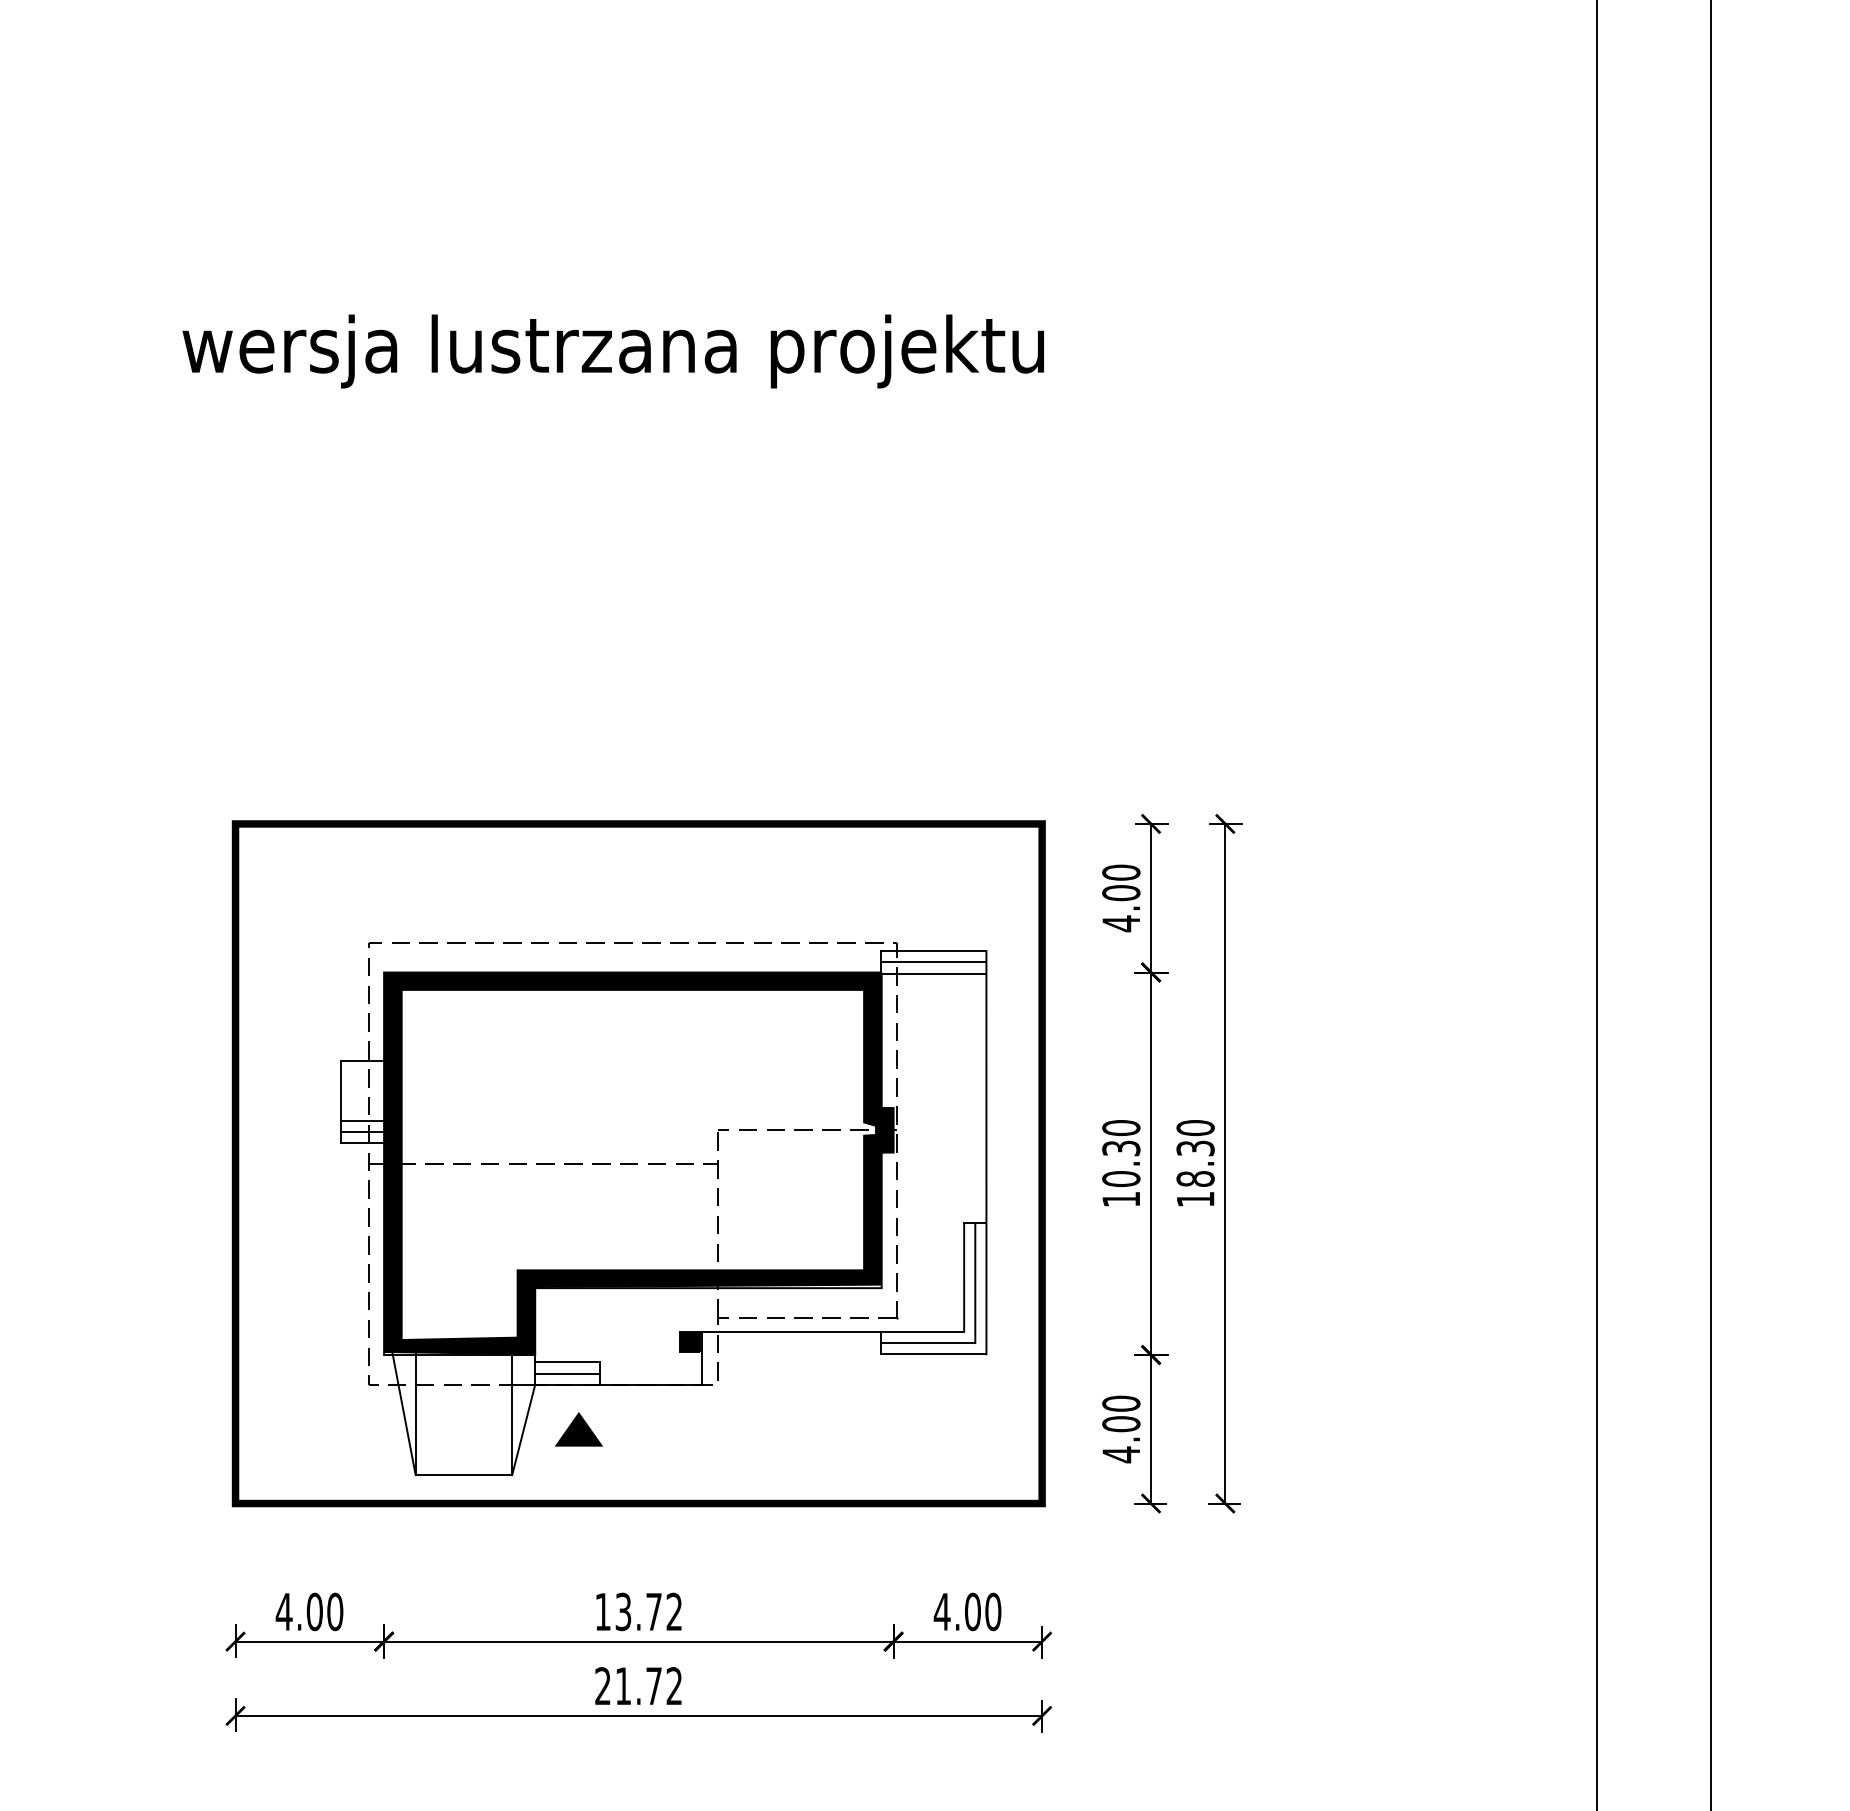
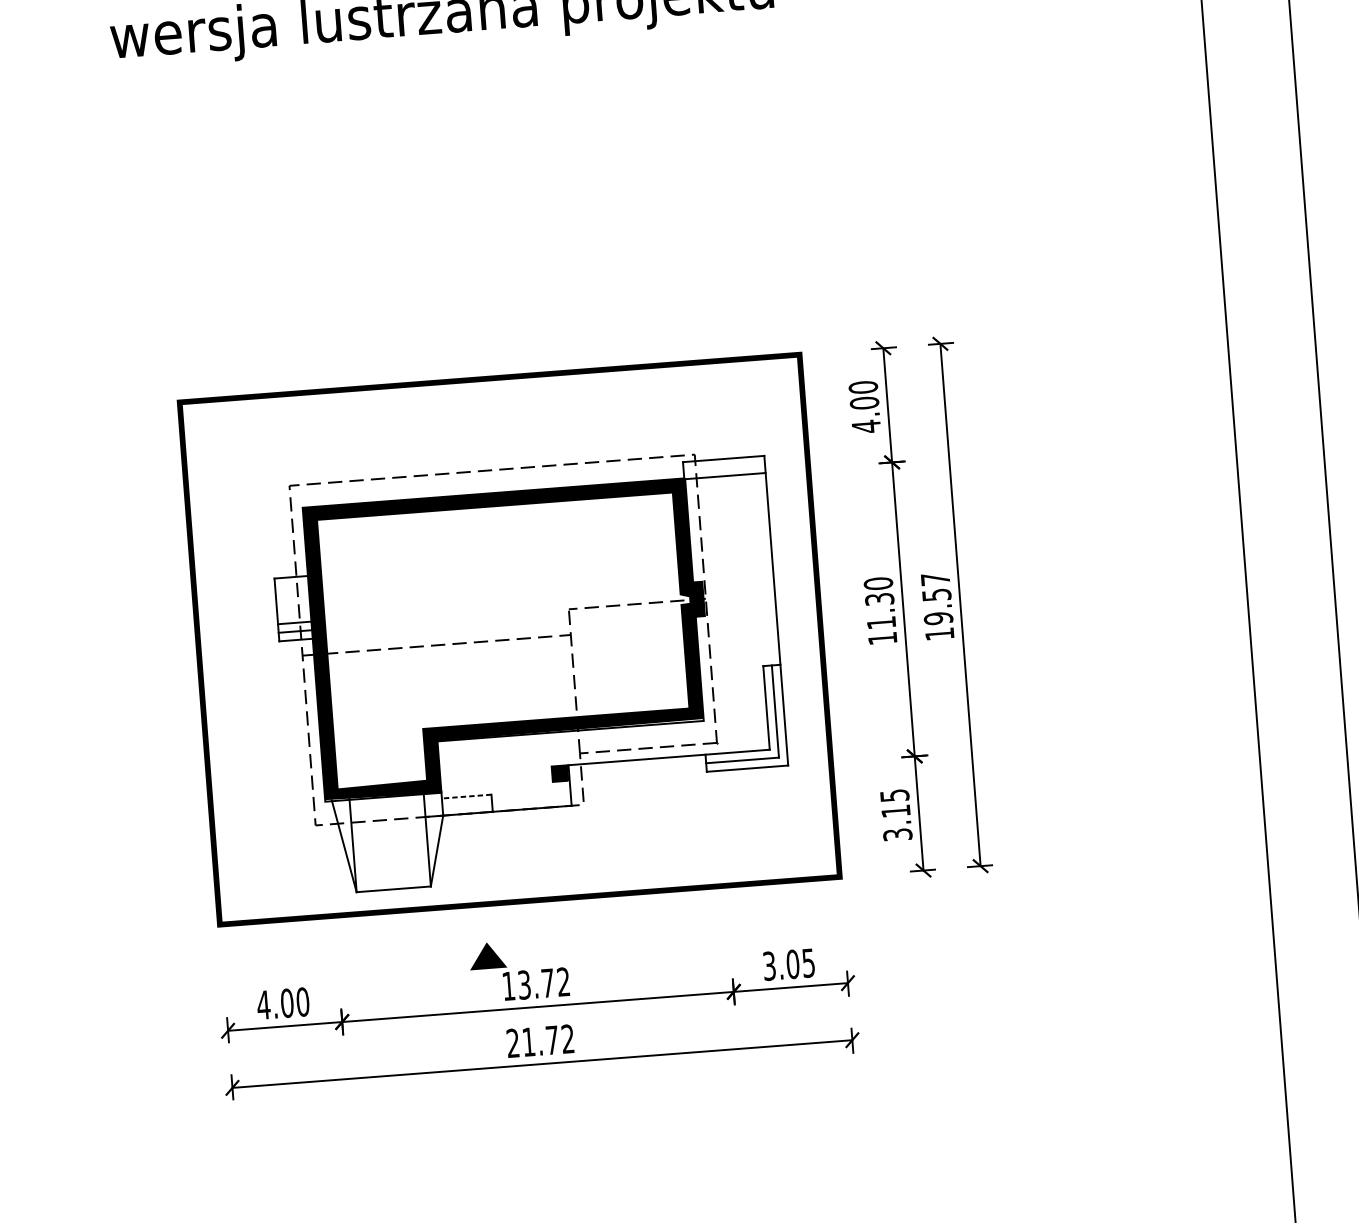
line: (933, 962) -> (724, 467), removed
text: (1195, 1153) -> (936, 598), 18.30 -> 19.57
text: (1121, 1179) -> (881, 623), 10.30 -> 11.30
line: (566, 1362) -> (465, 796), solid -> dashed
line: (567, 1373) -> (467, 805), removed
part: (578, 1429) -> (487, 955), moved
text: (1121, 1429) -> (896, 815), 4.00 -> 3.15
text: (967, 1611) -> (788, 964), 4.00 -> 3.05

